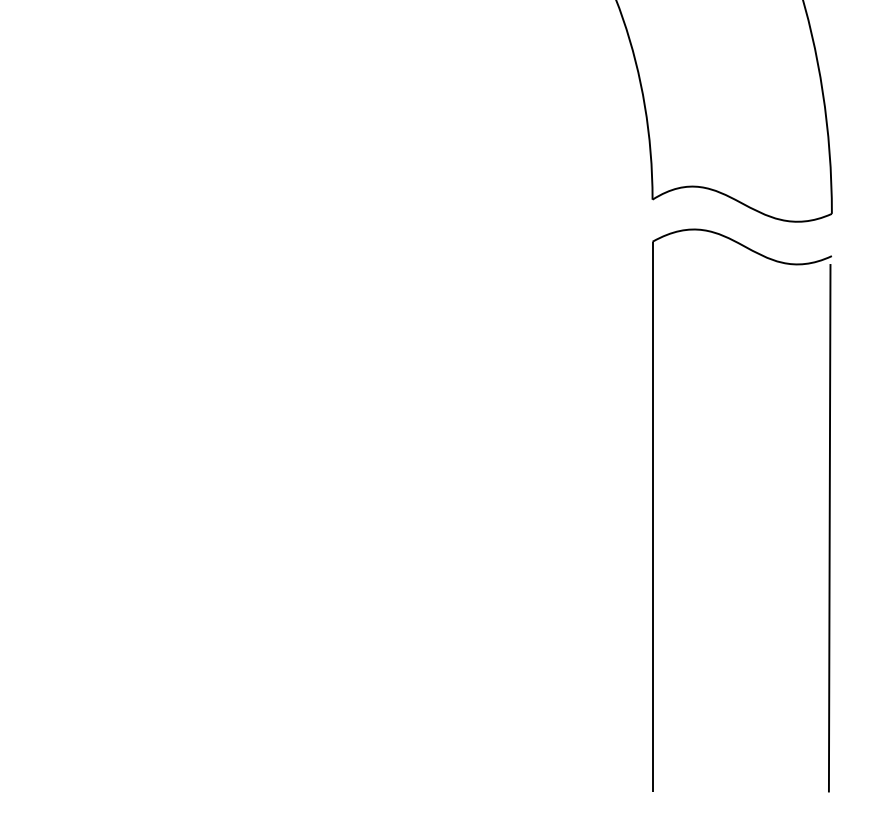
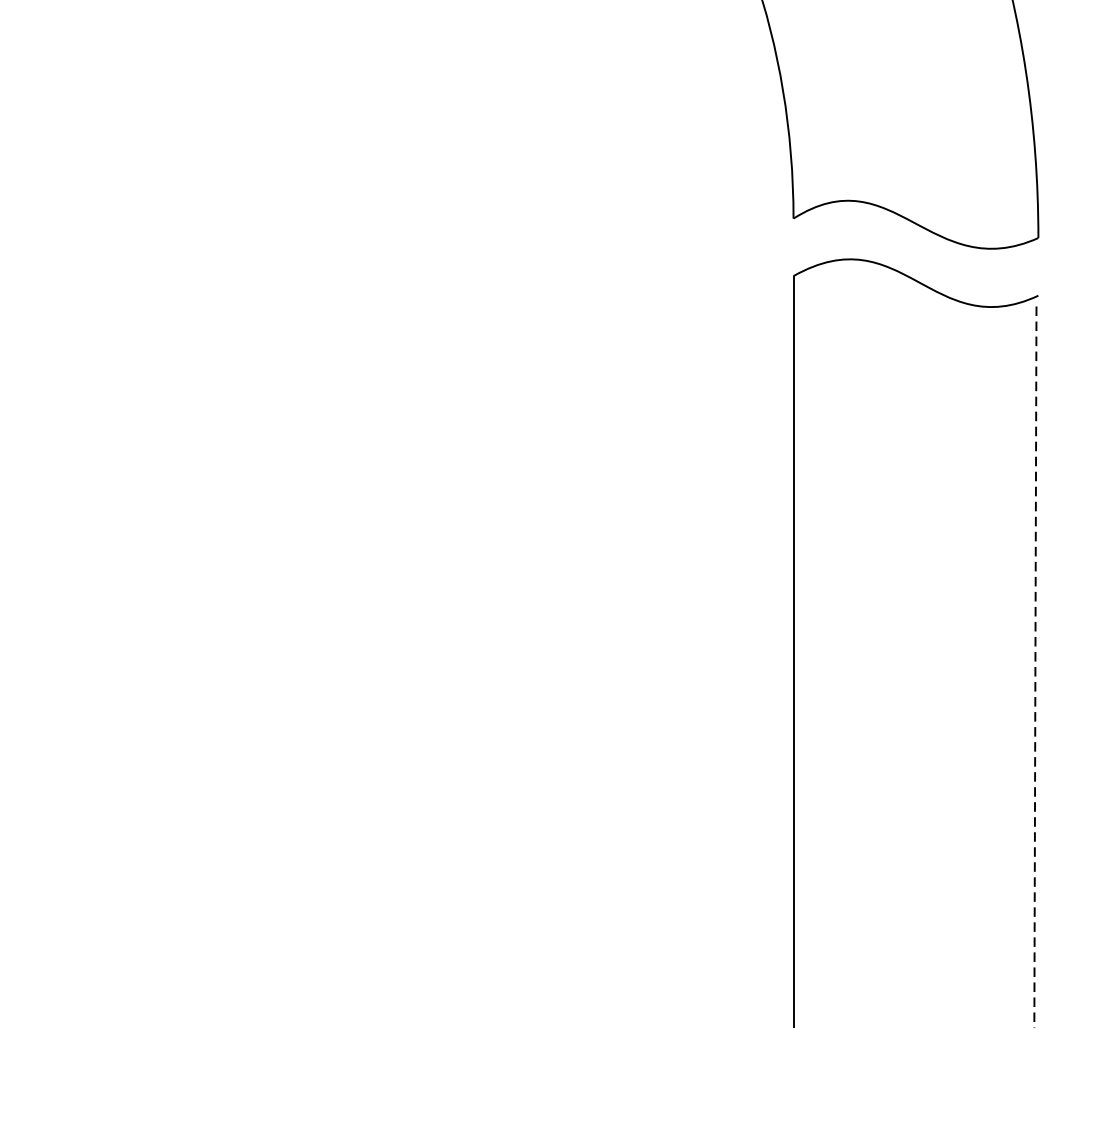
line: (829, 528) -> (1035, 667), solid -> dashed

